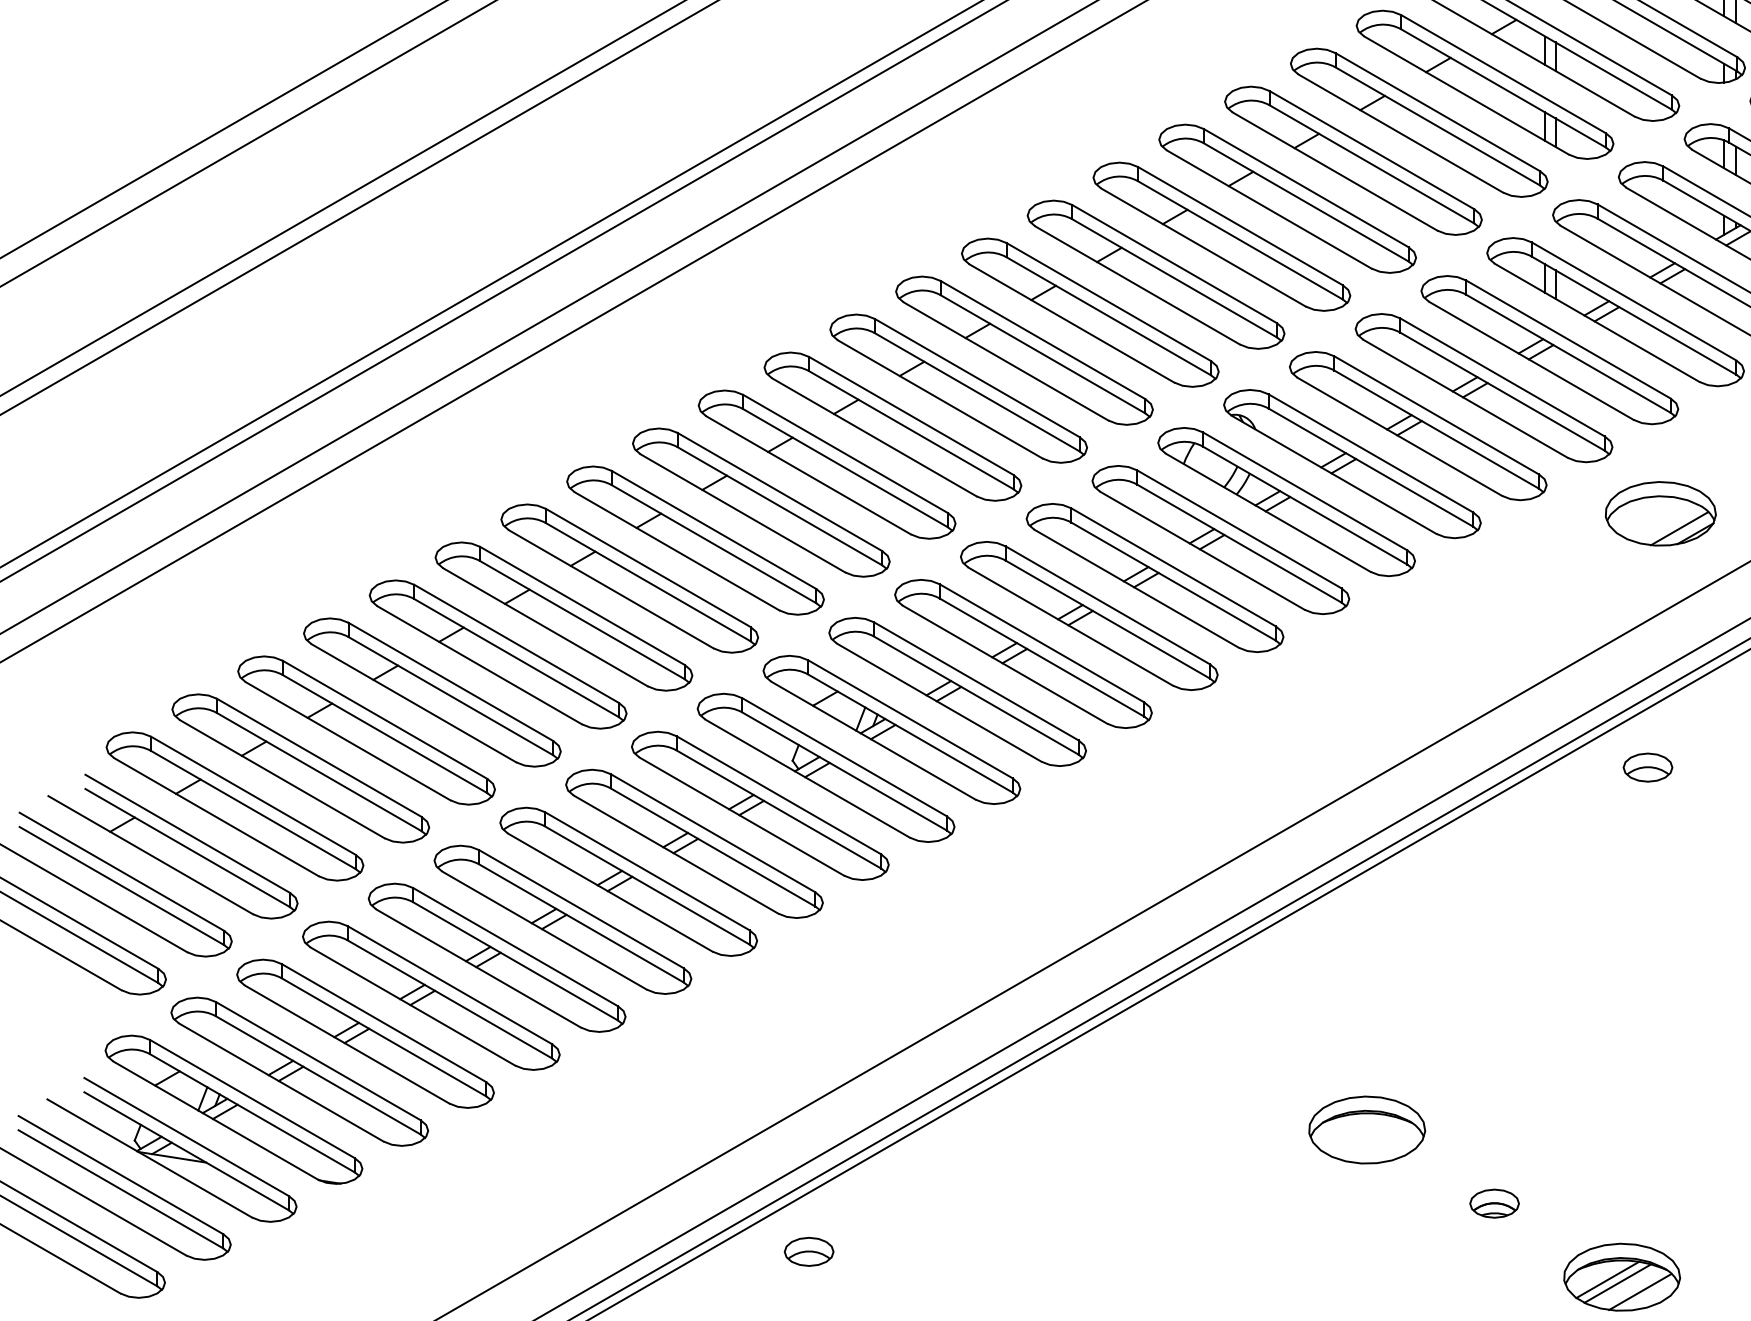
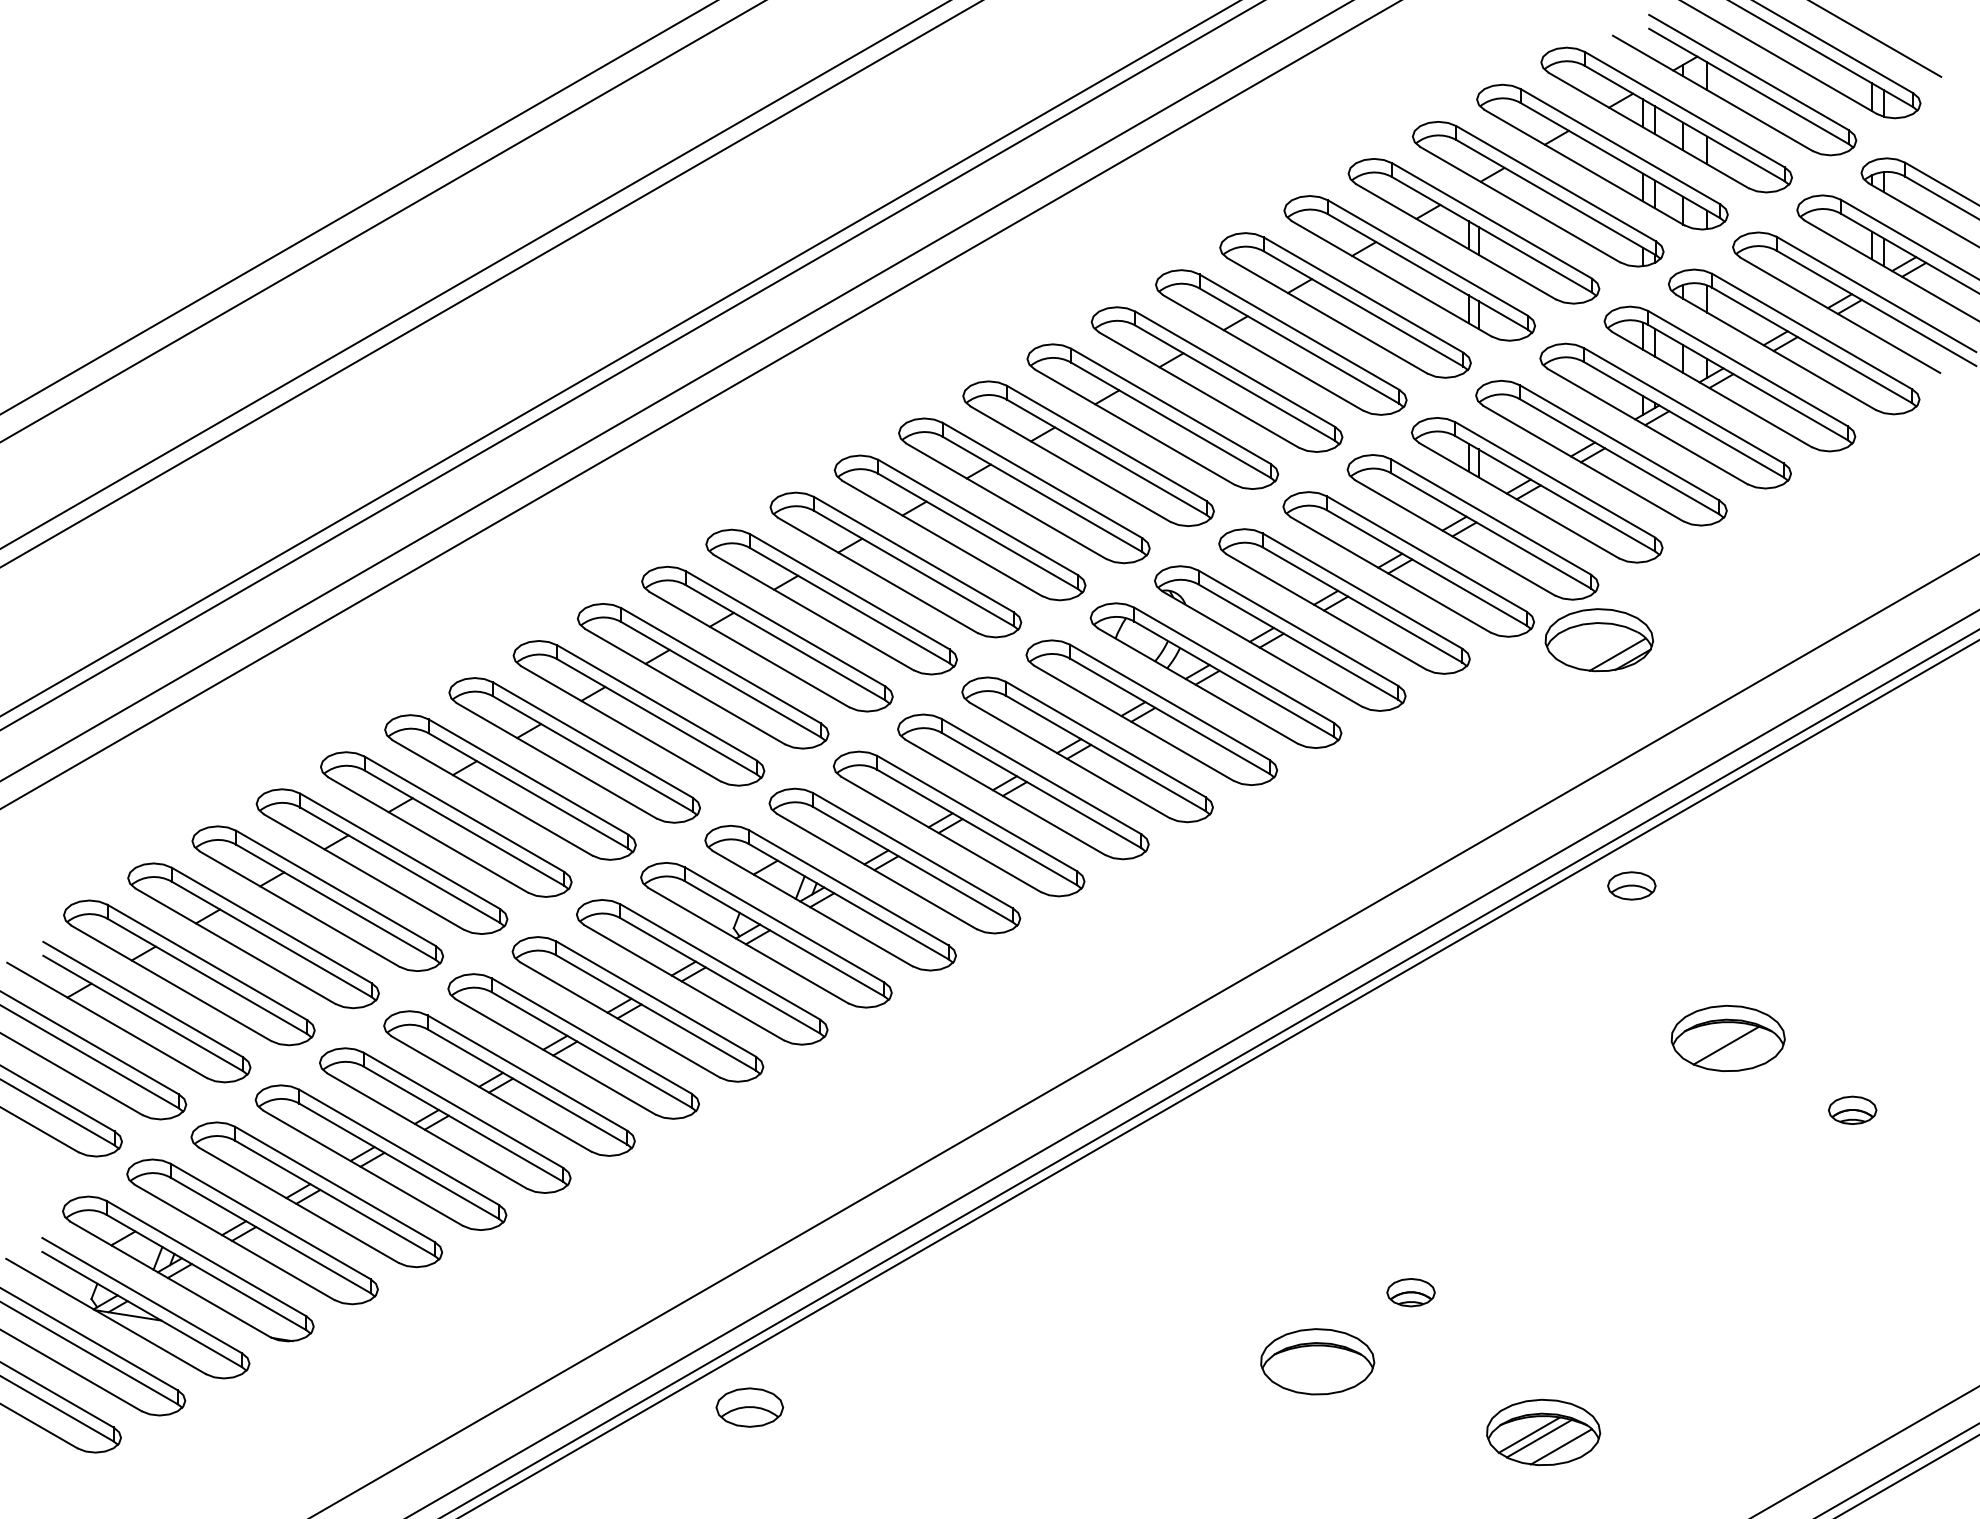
part: (1660, 514) -> (1599, 640), moved
part: (1647, 767) -> (1631, 885), moved
part: (1367, 1129) -> (1317, 1361), moved
part: (1494, 1203) -> (1410, 1292), moved
part: (808, 1251) -> (749, 1407), size x1.4

